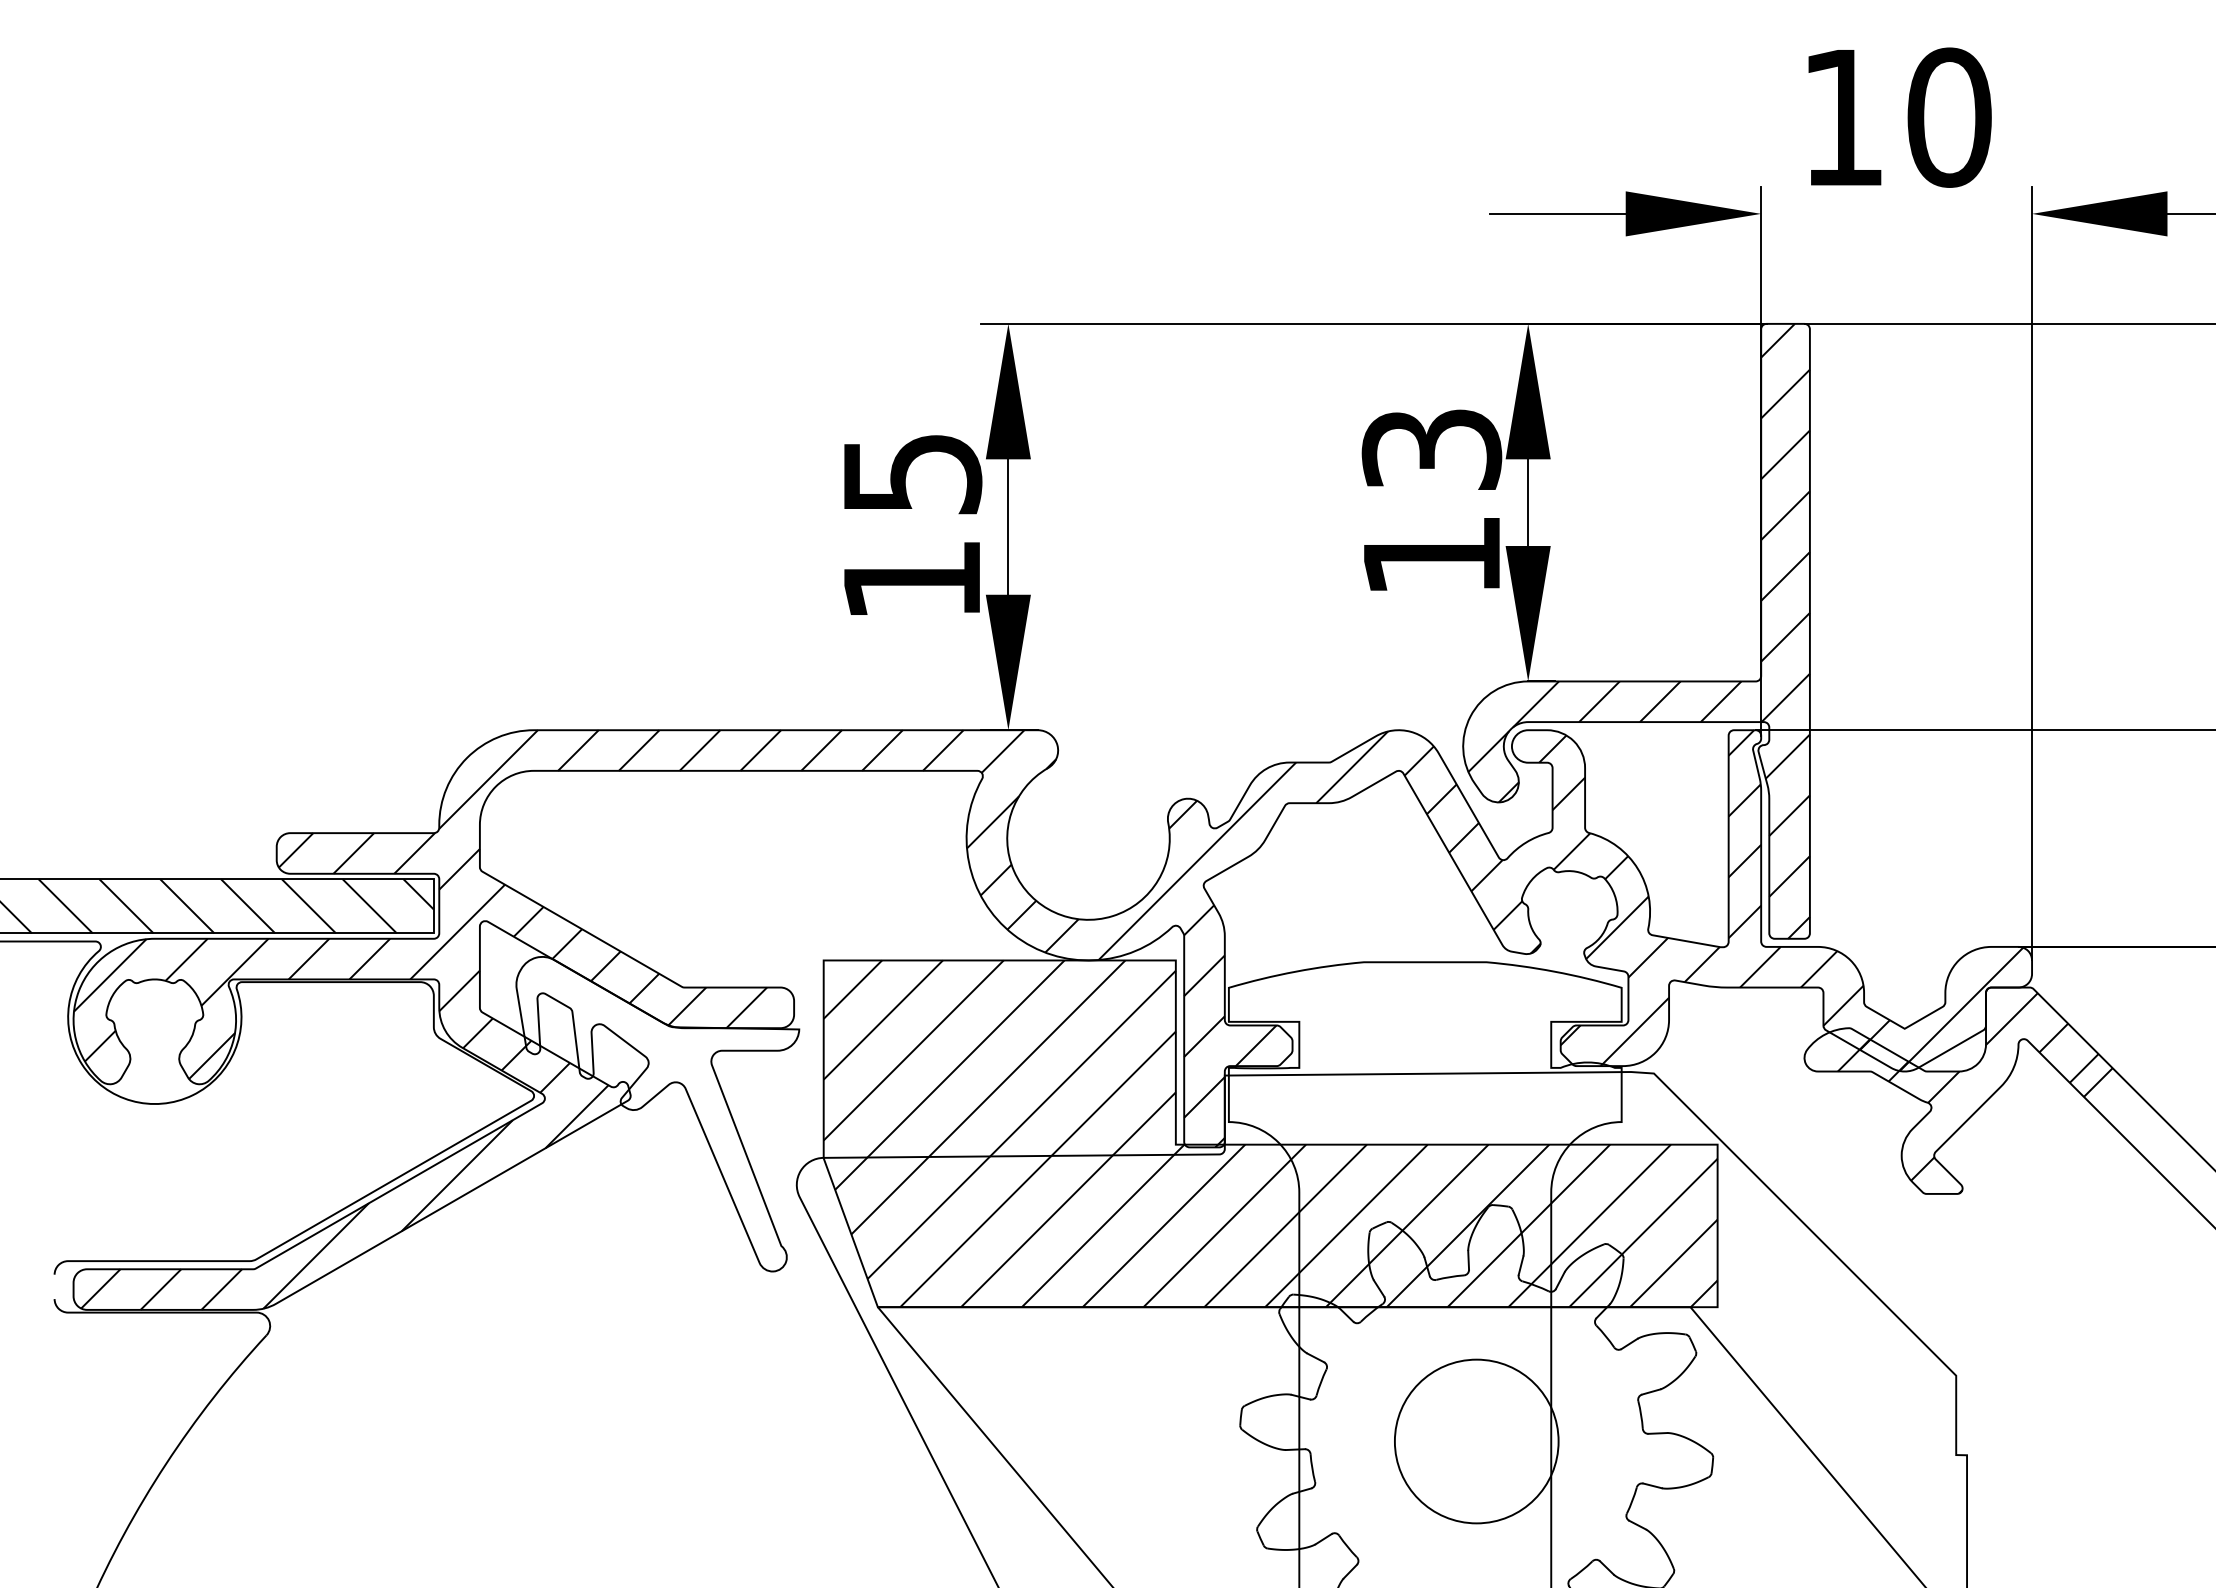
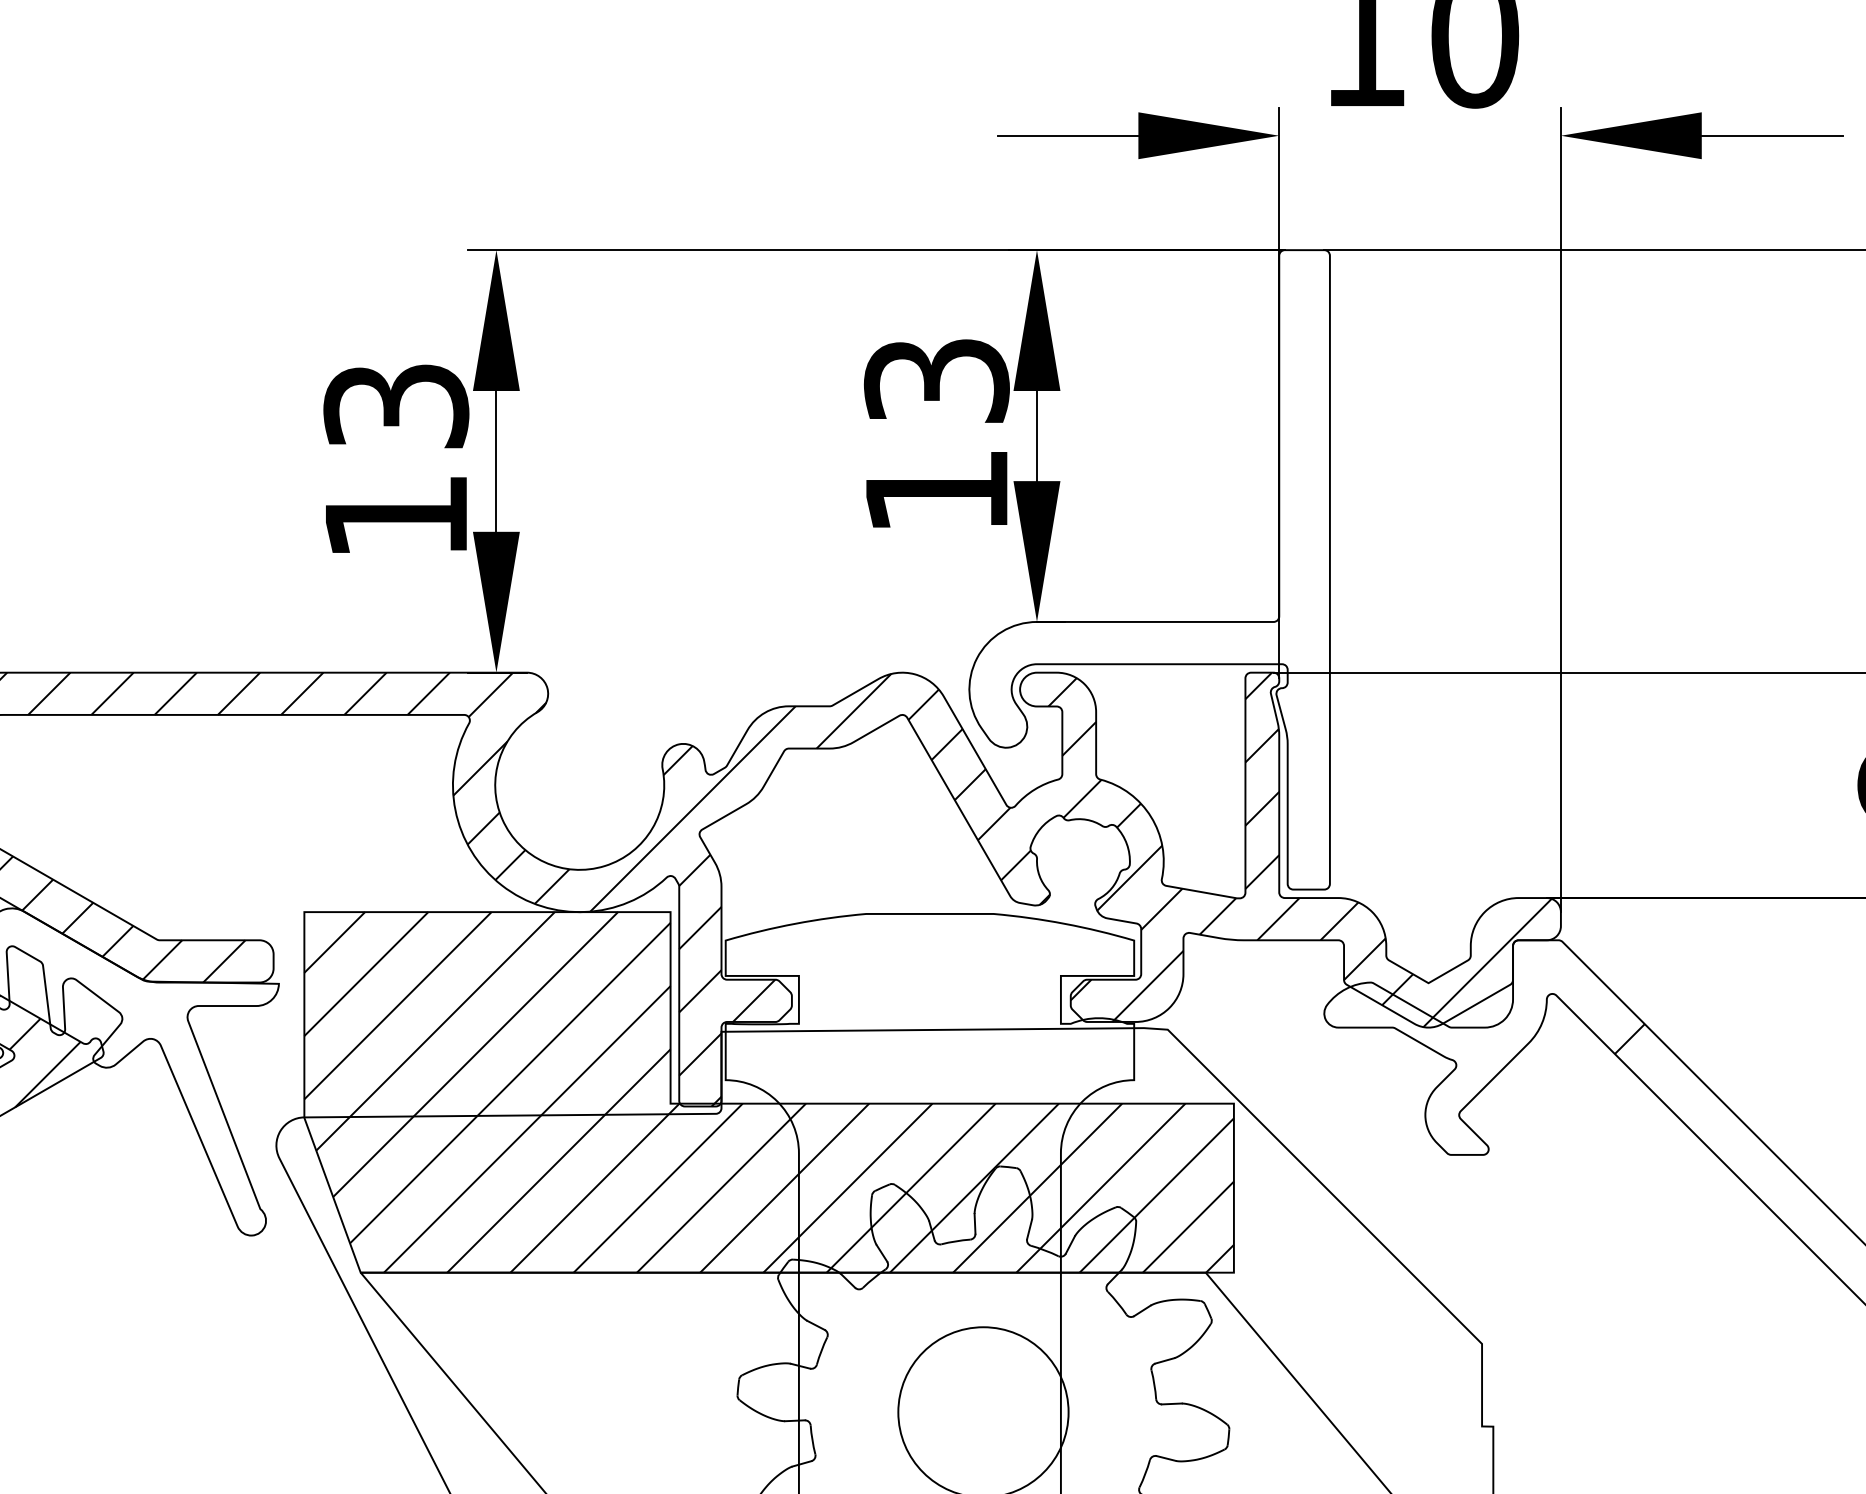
text: (912, 474) -> (396, 406), 15 -> 13
hatch: (1638, 630) -> (1151, 568), removed
hatch: (1967, 1093) -> (1493, 1050), removed

